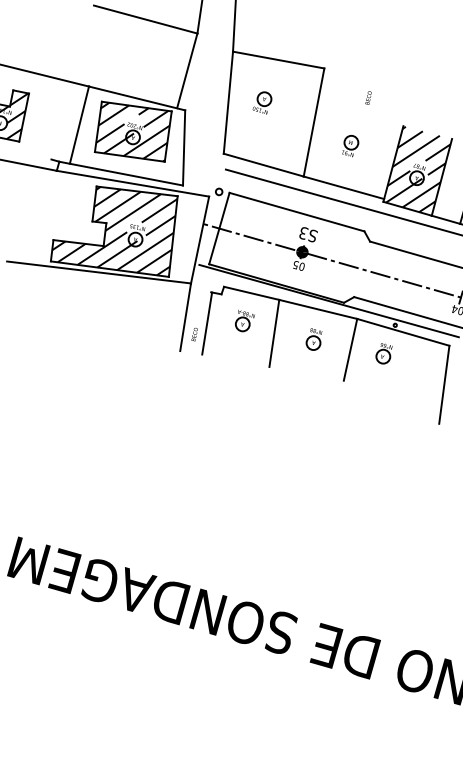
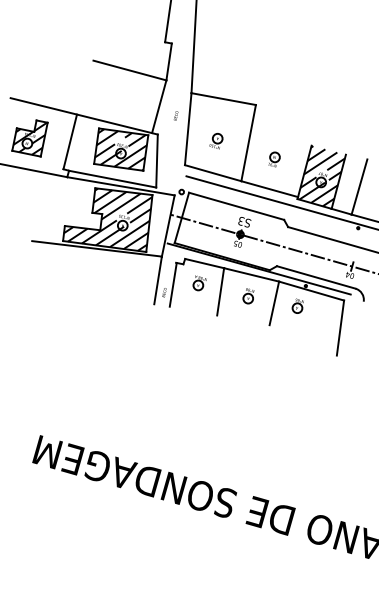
text: (367, 97) -> (175, 115), moved
part: (262, 103) -> (216, 141), moved
line: (79, 124) -> (70, 141), moved

